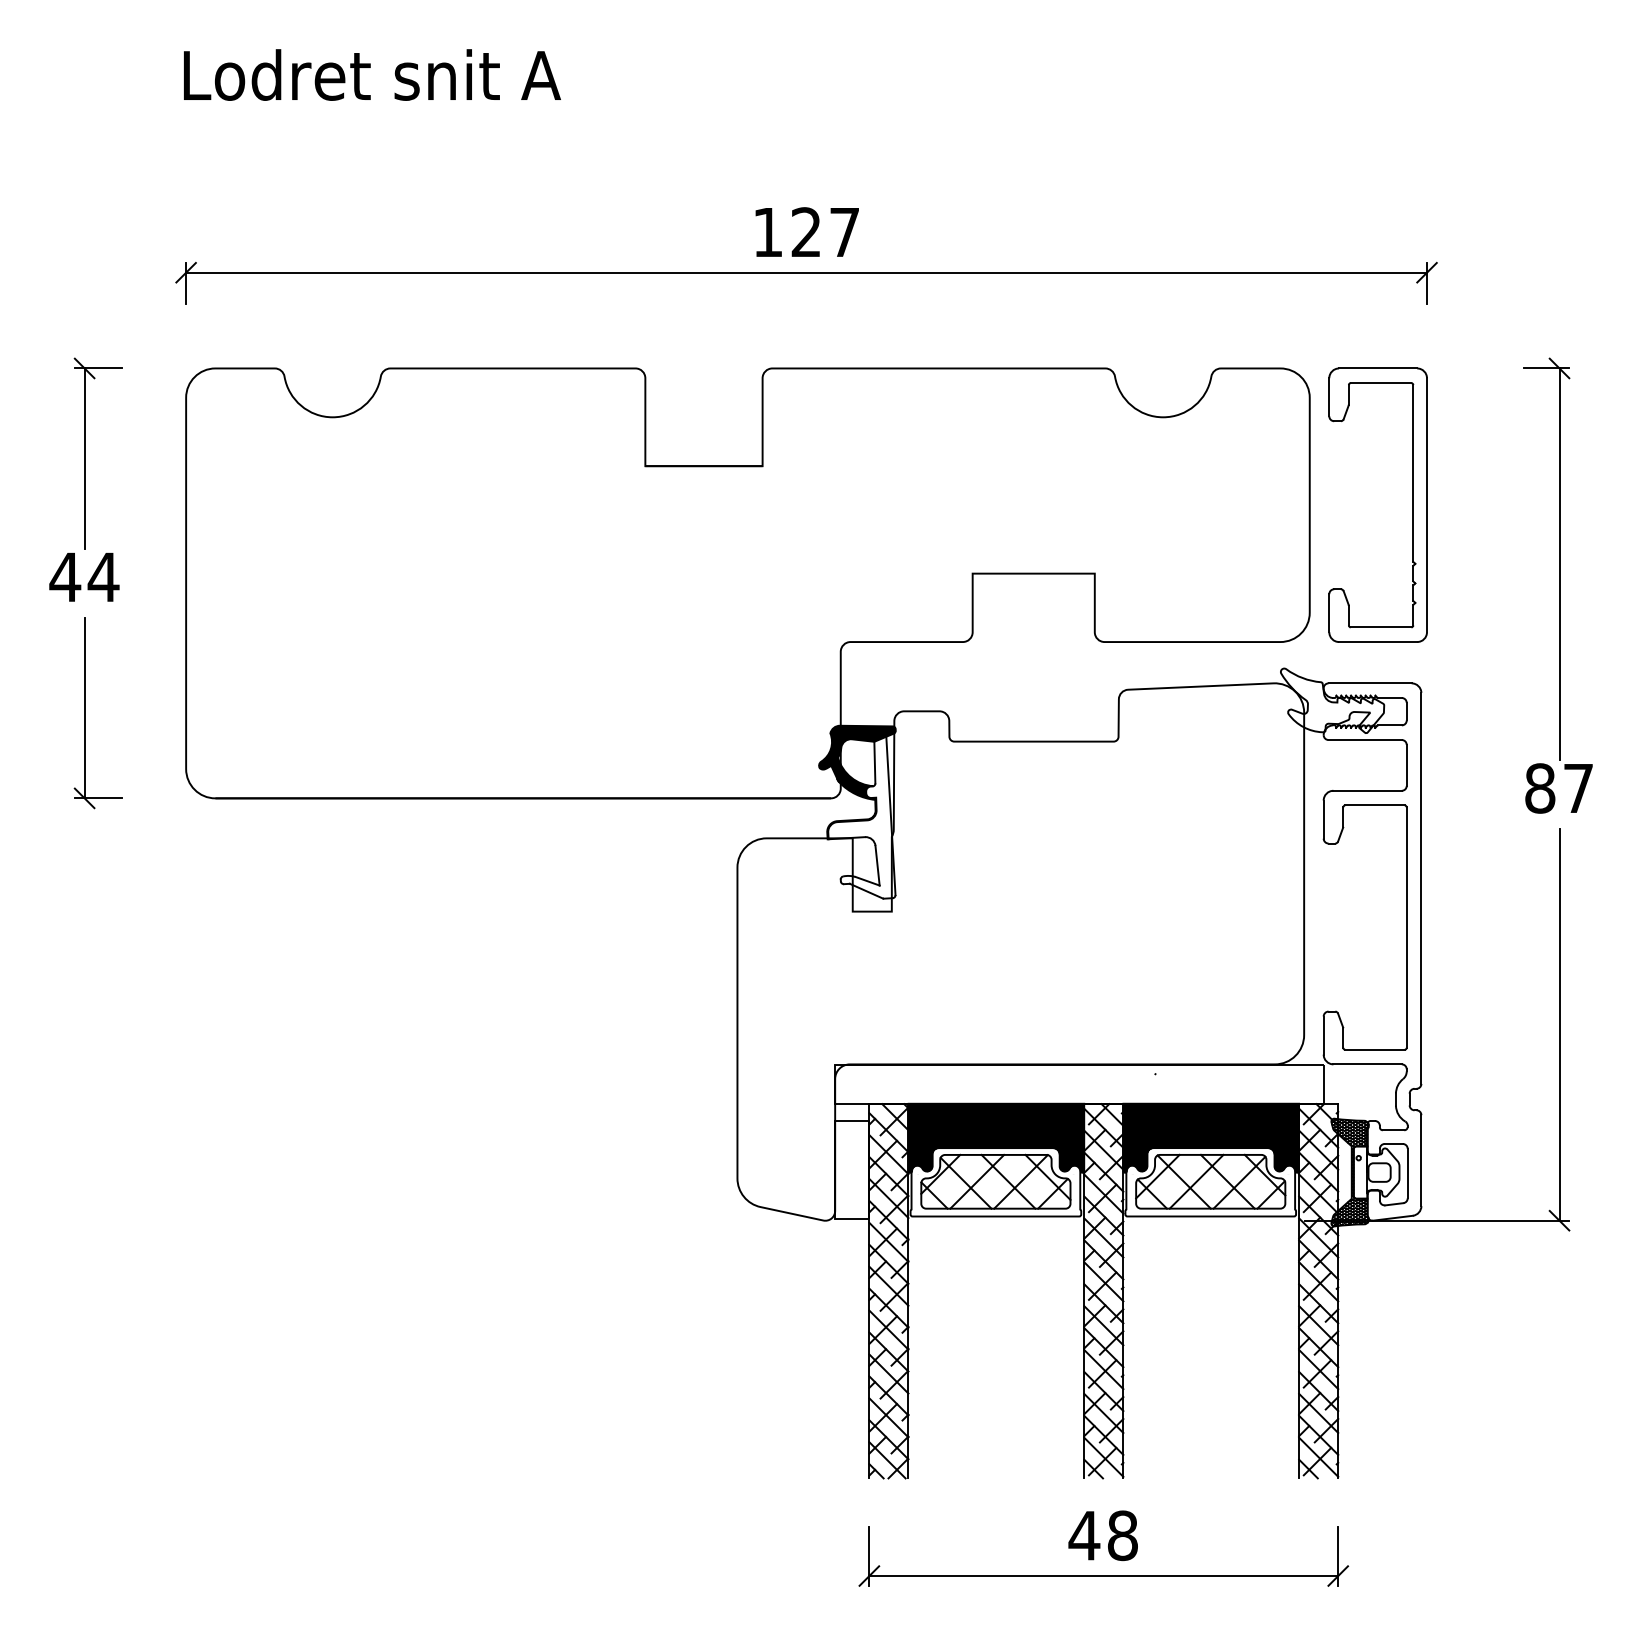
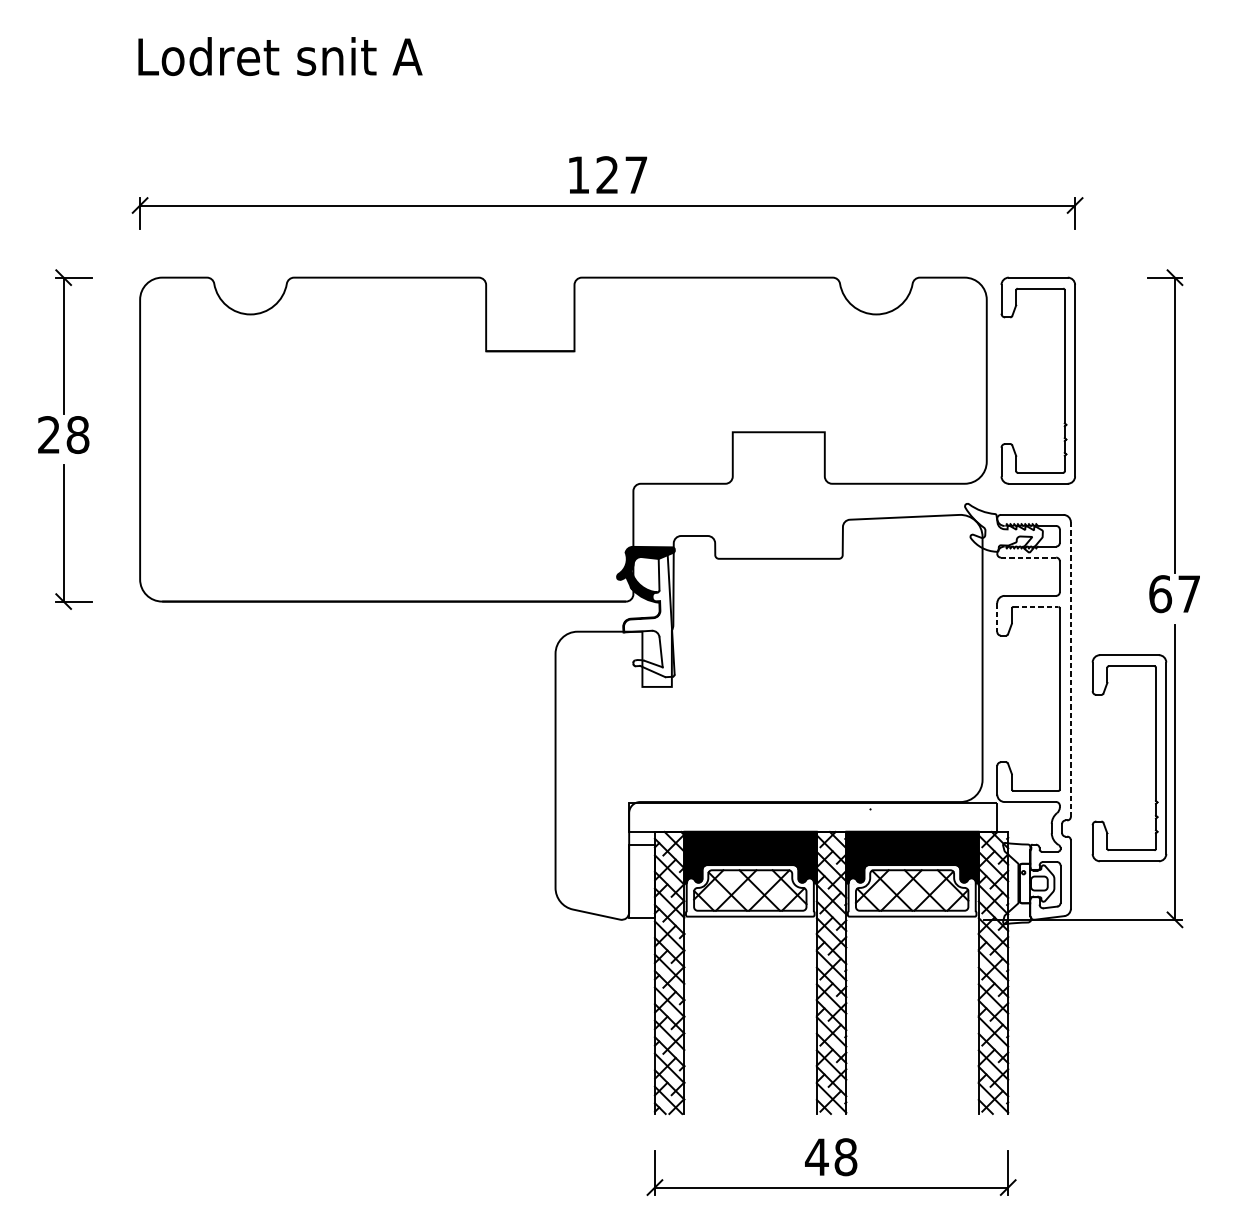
text: (84, 577) -> (63, 435), 44 -> 28
line: (1365, 740) -> (1028, 557), solid -> dashed
text: (1540, 788) -> (1160, 594), 87 -> 67
line: (1374, 805) -> (1035, 606), solid -> dashed
line: (1323, 820) -> (997, 618), solid -> dashed
line: (1421, 888) -> (1070, 669), solid -> dashed
part: (1533, 1005) -> (1155, 757), added
hatch: (1349, 1172) -> (1016, 883), removed

